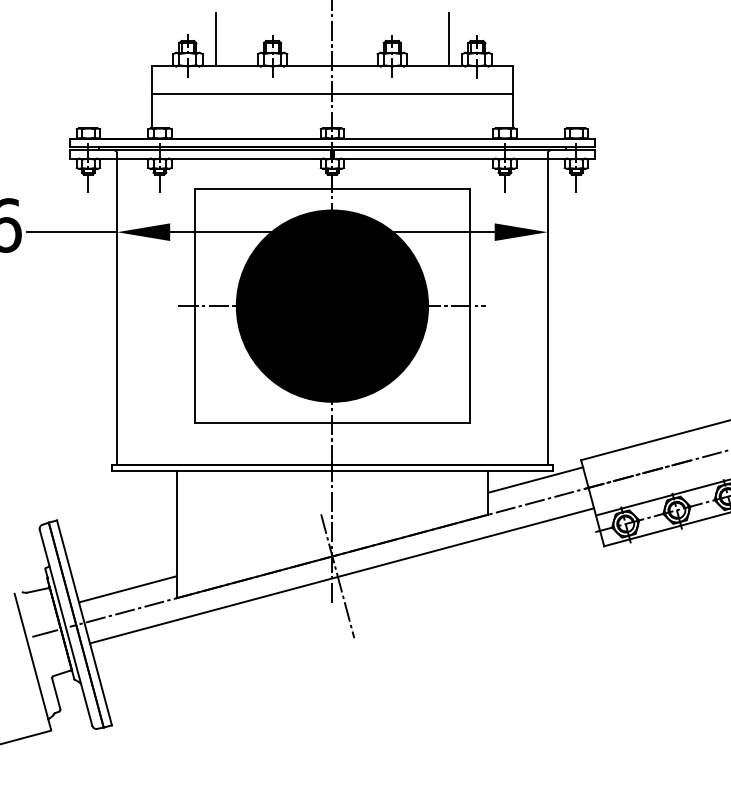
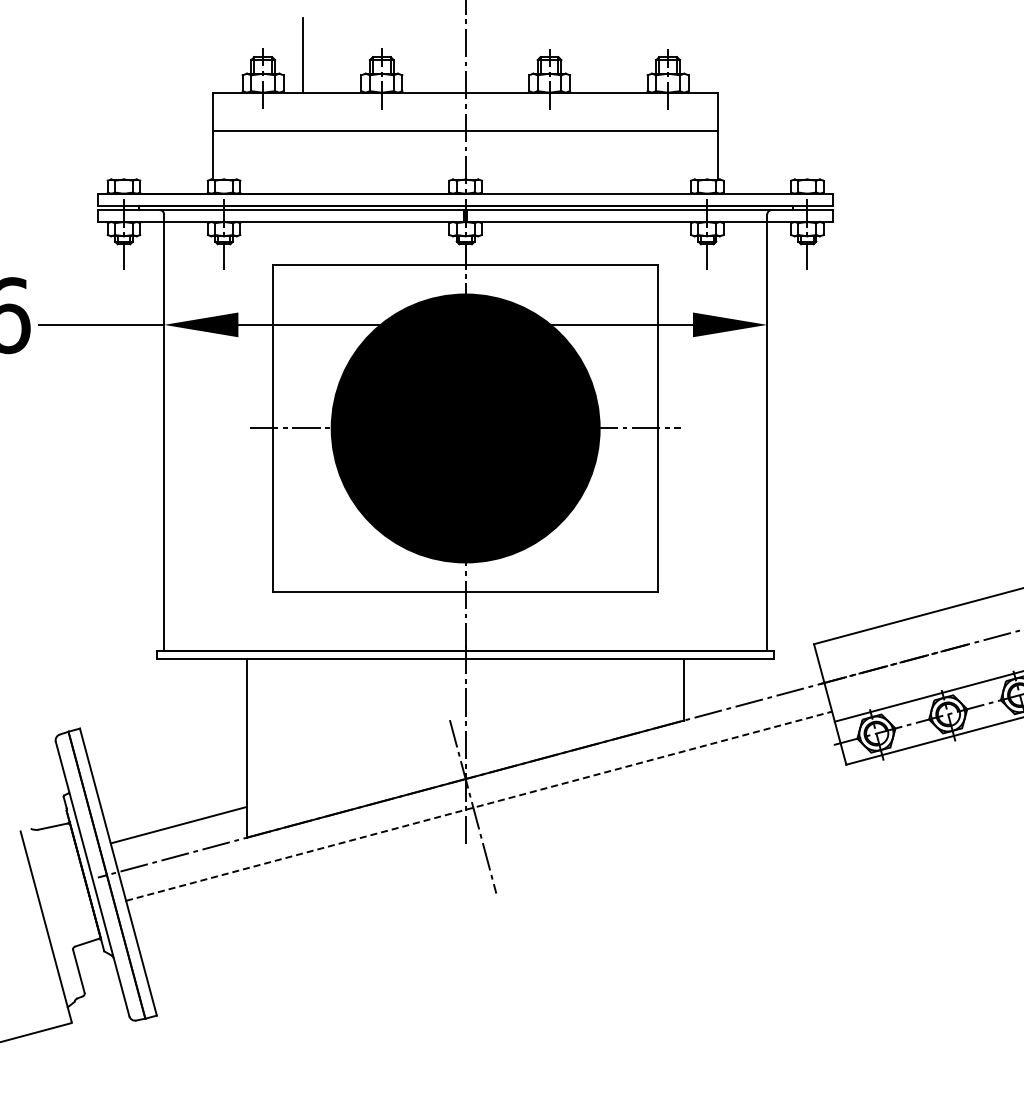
line: (448, 39) -> (628, 55), removed
line: (535, 479) -> (750, 671), removed
line: (342, 576) -> (479, 806), solid -> dashed
line: (45, 633) -> (63, 886), removed

